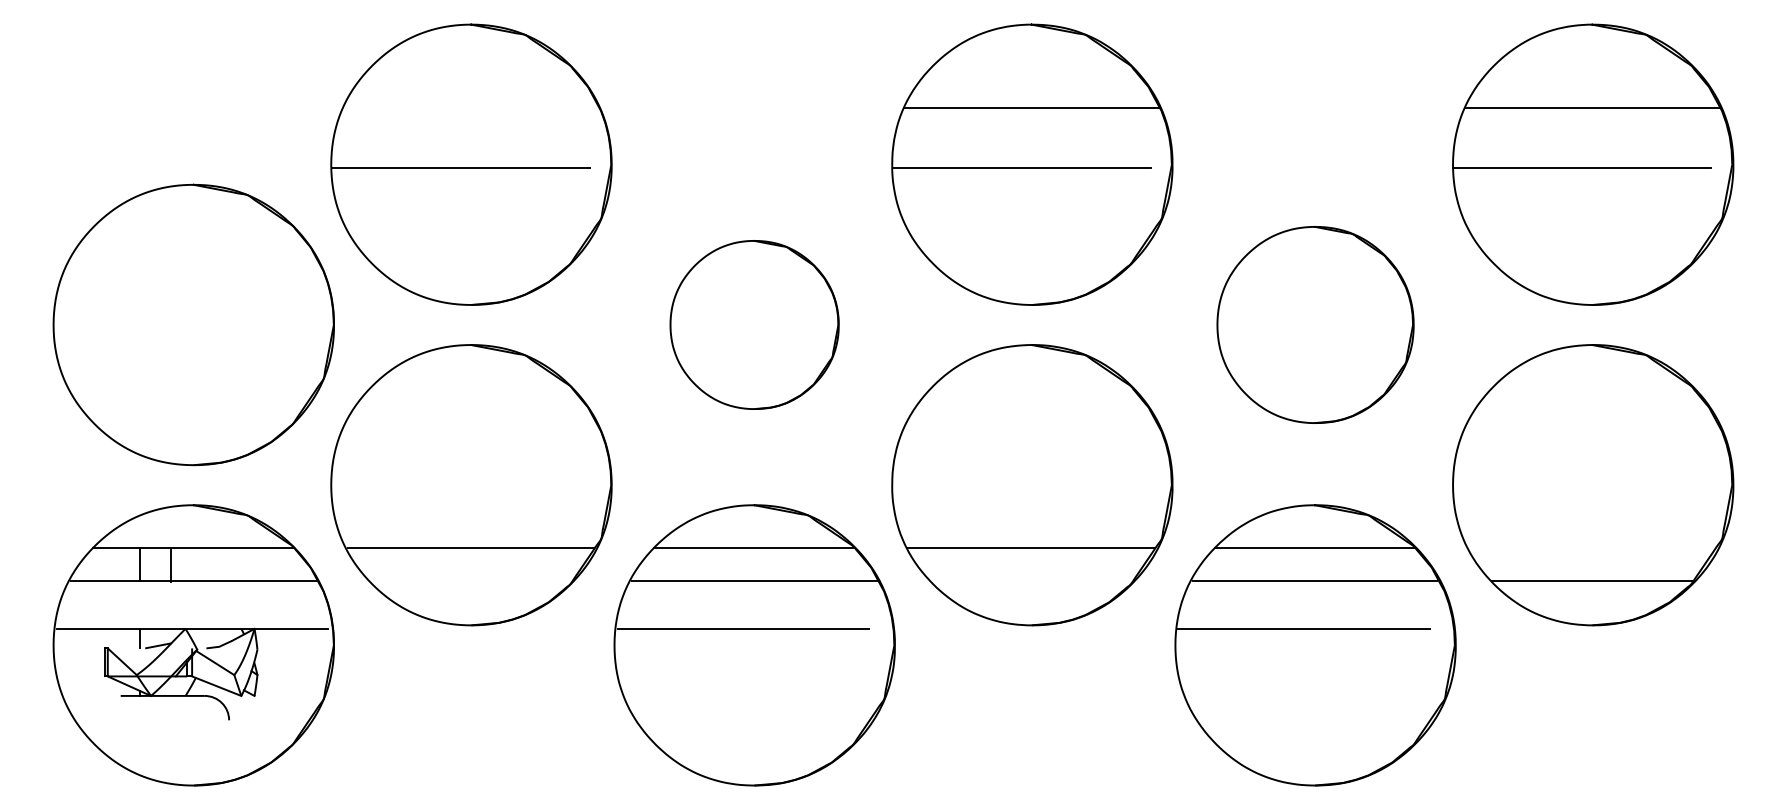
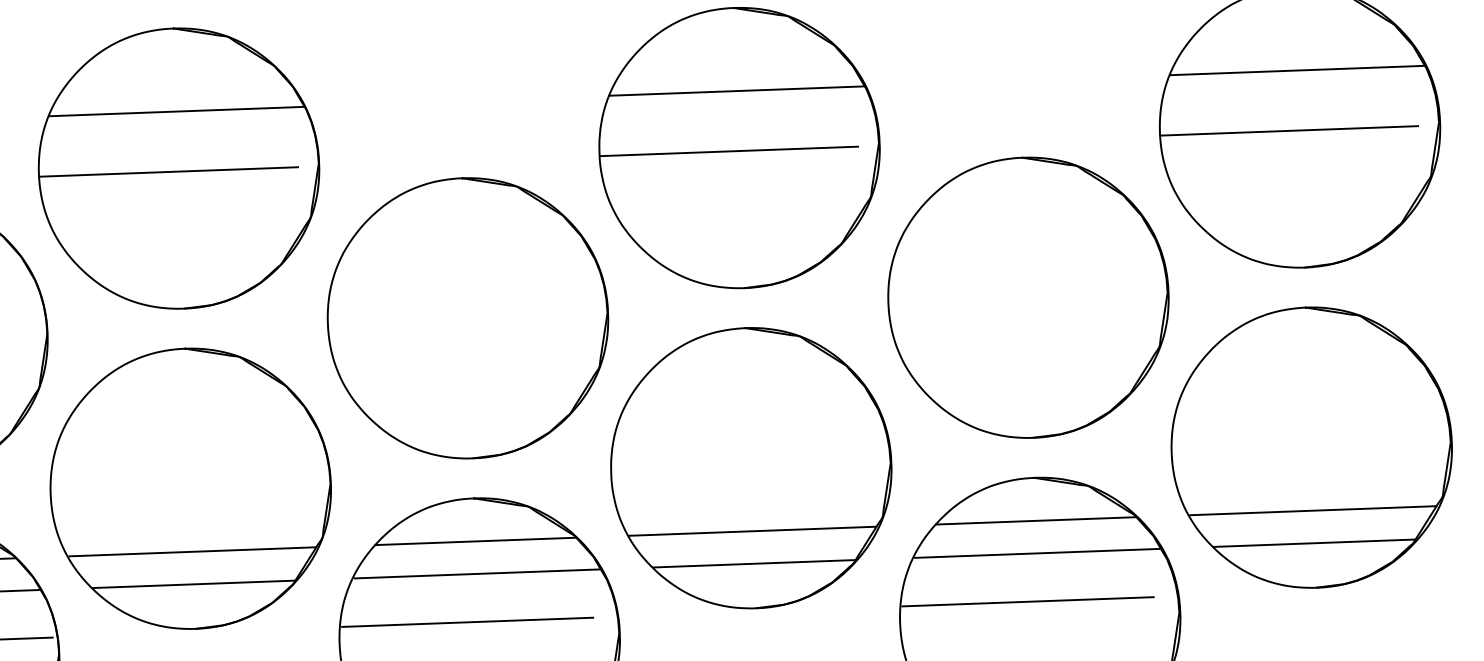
line: (470, 107) -> (175, 111), added
part: (754, 324) -> (467, 317), size x1.67
part: (1315, 324) -> (1028, 297), size x1.43
line: (1592, 548) -> (1313, 510), added
line: (470, 580) -> (193, 584), added
line: (1031, 580) -> (753, 563), added

